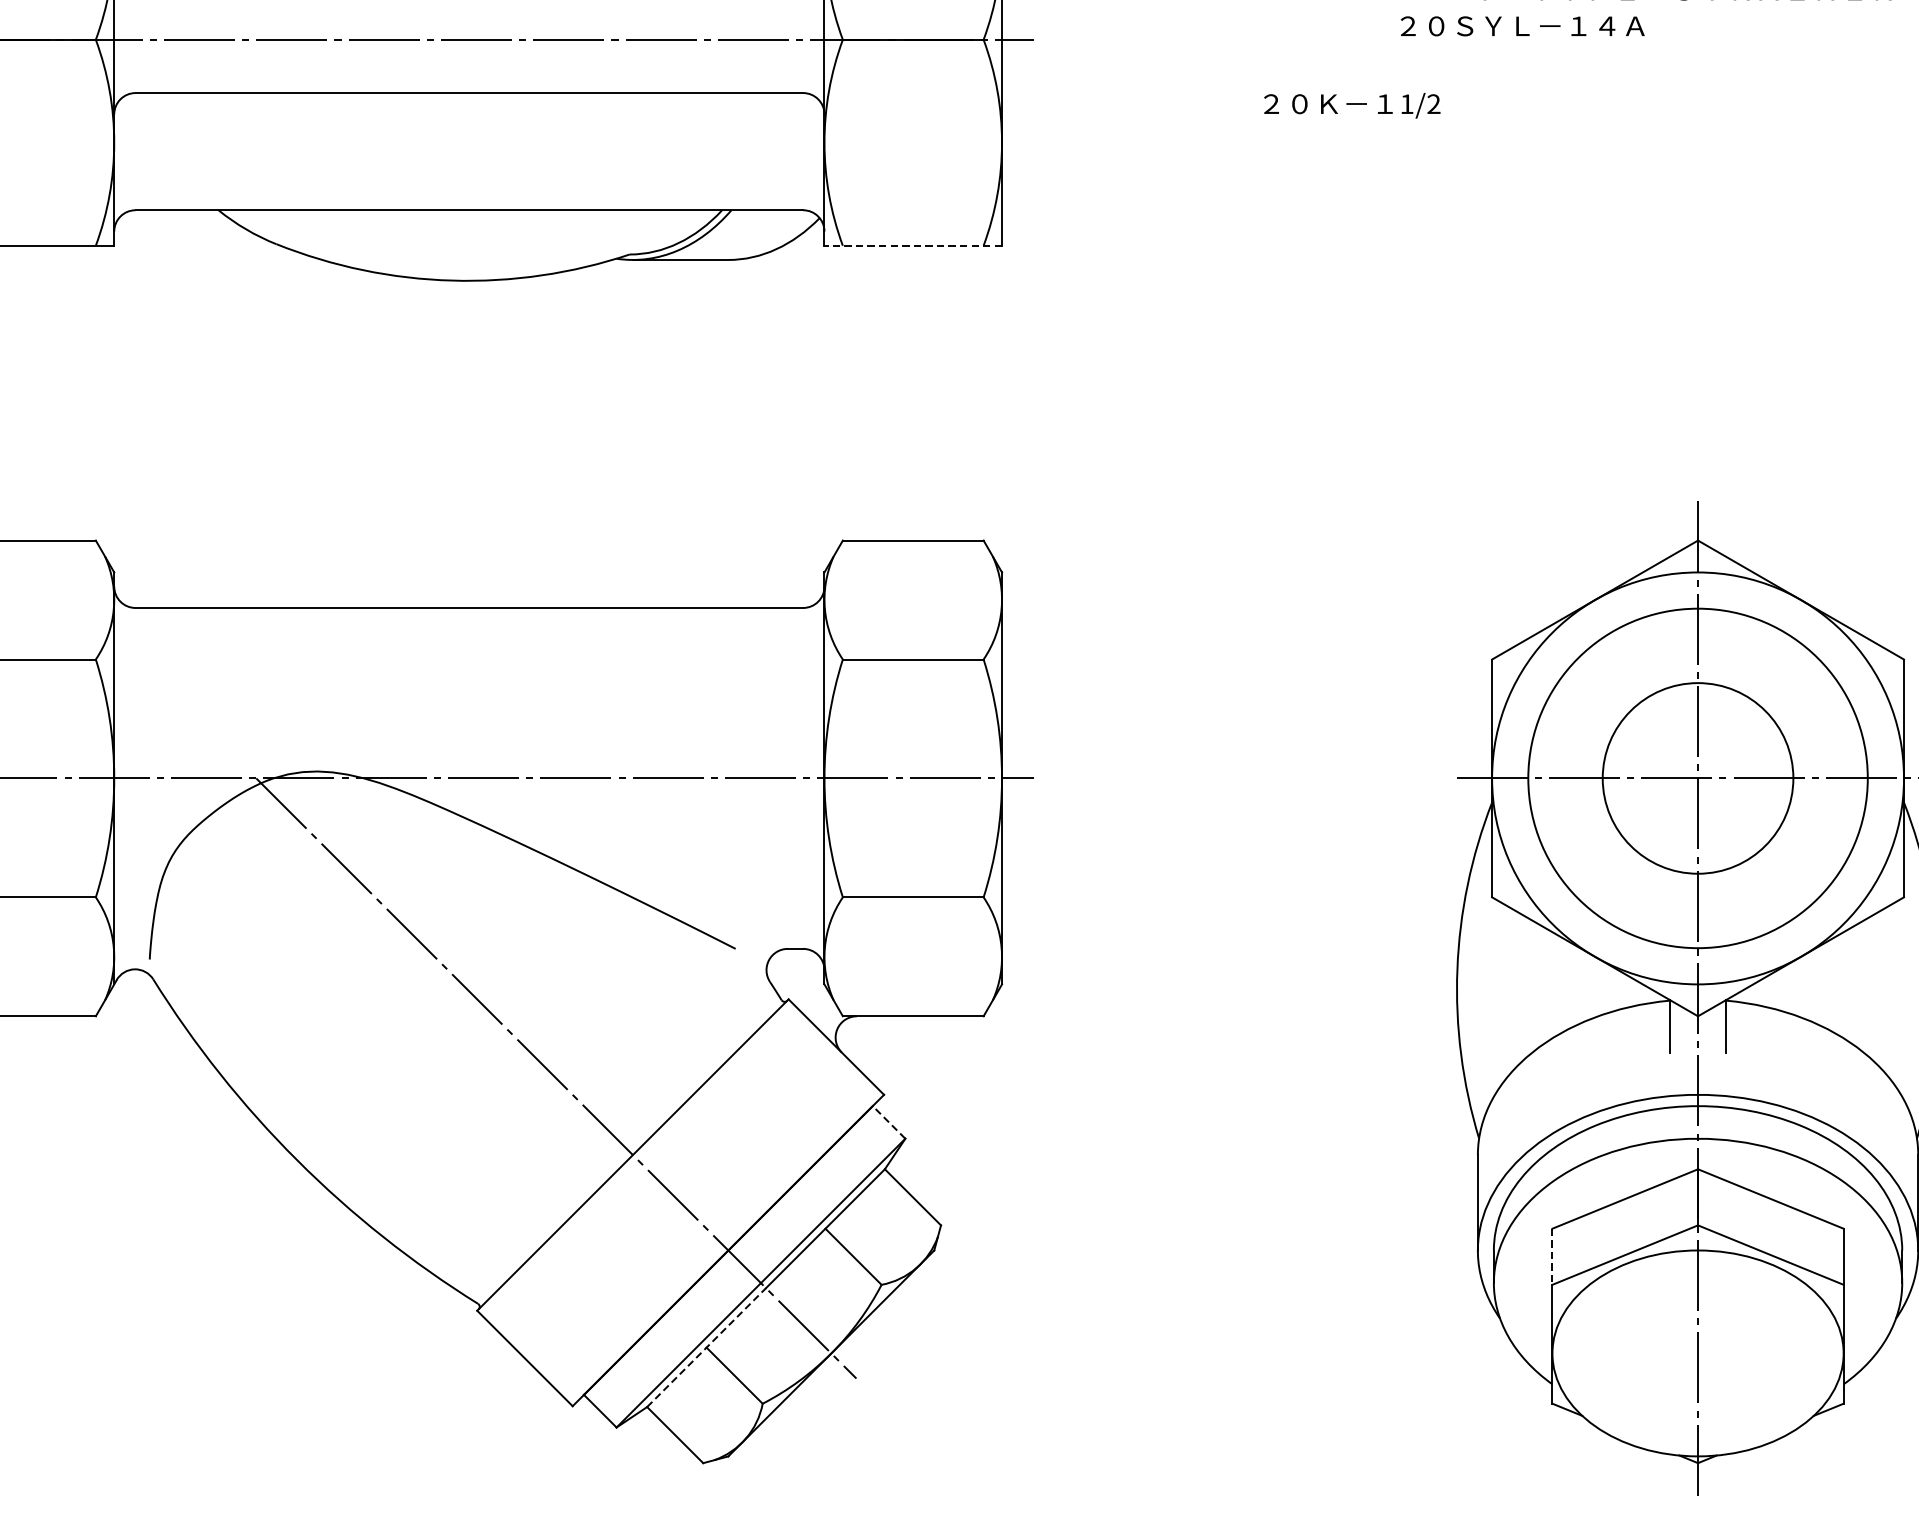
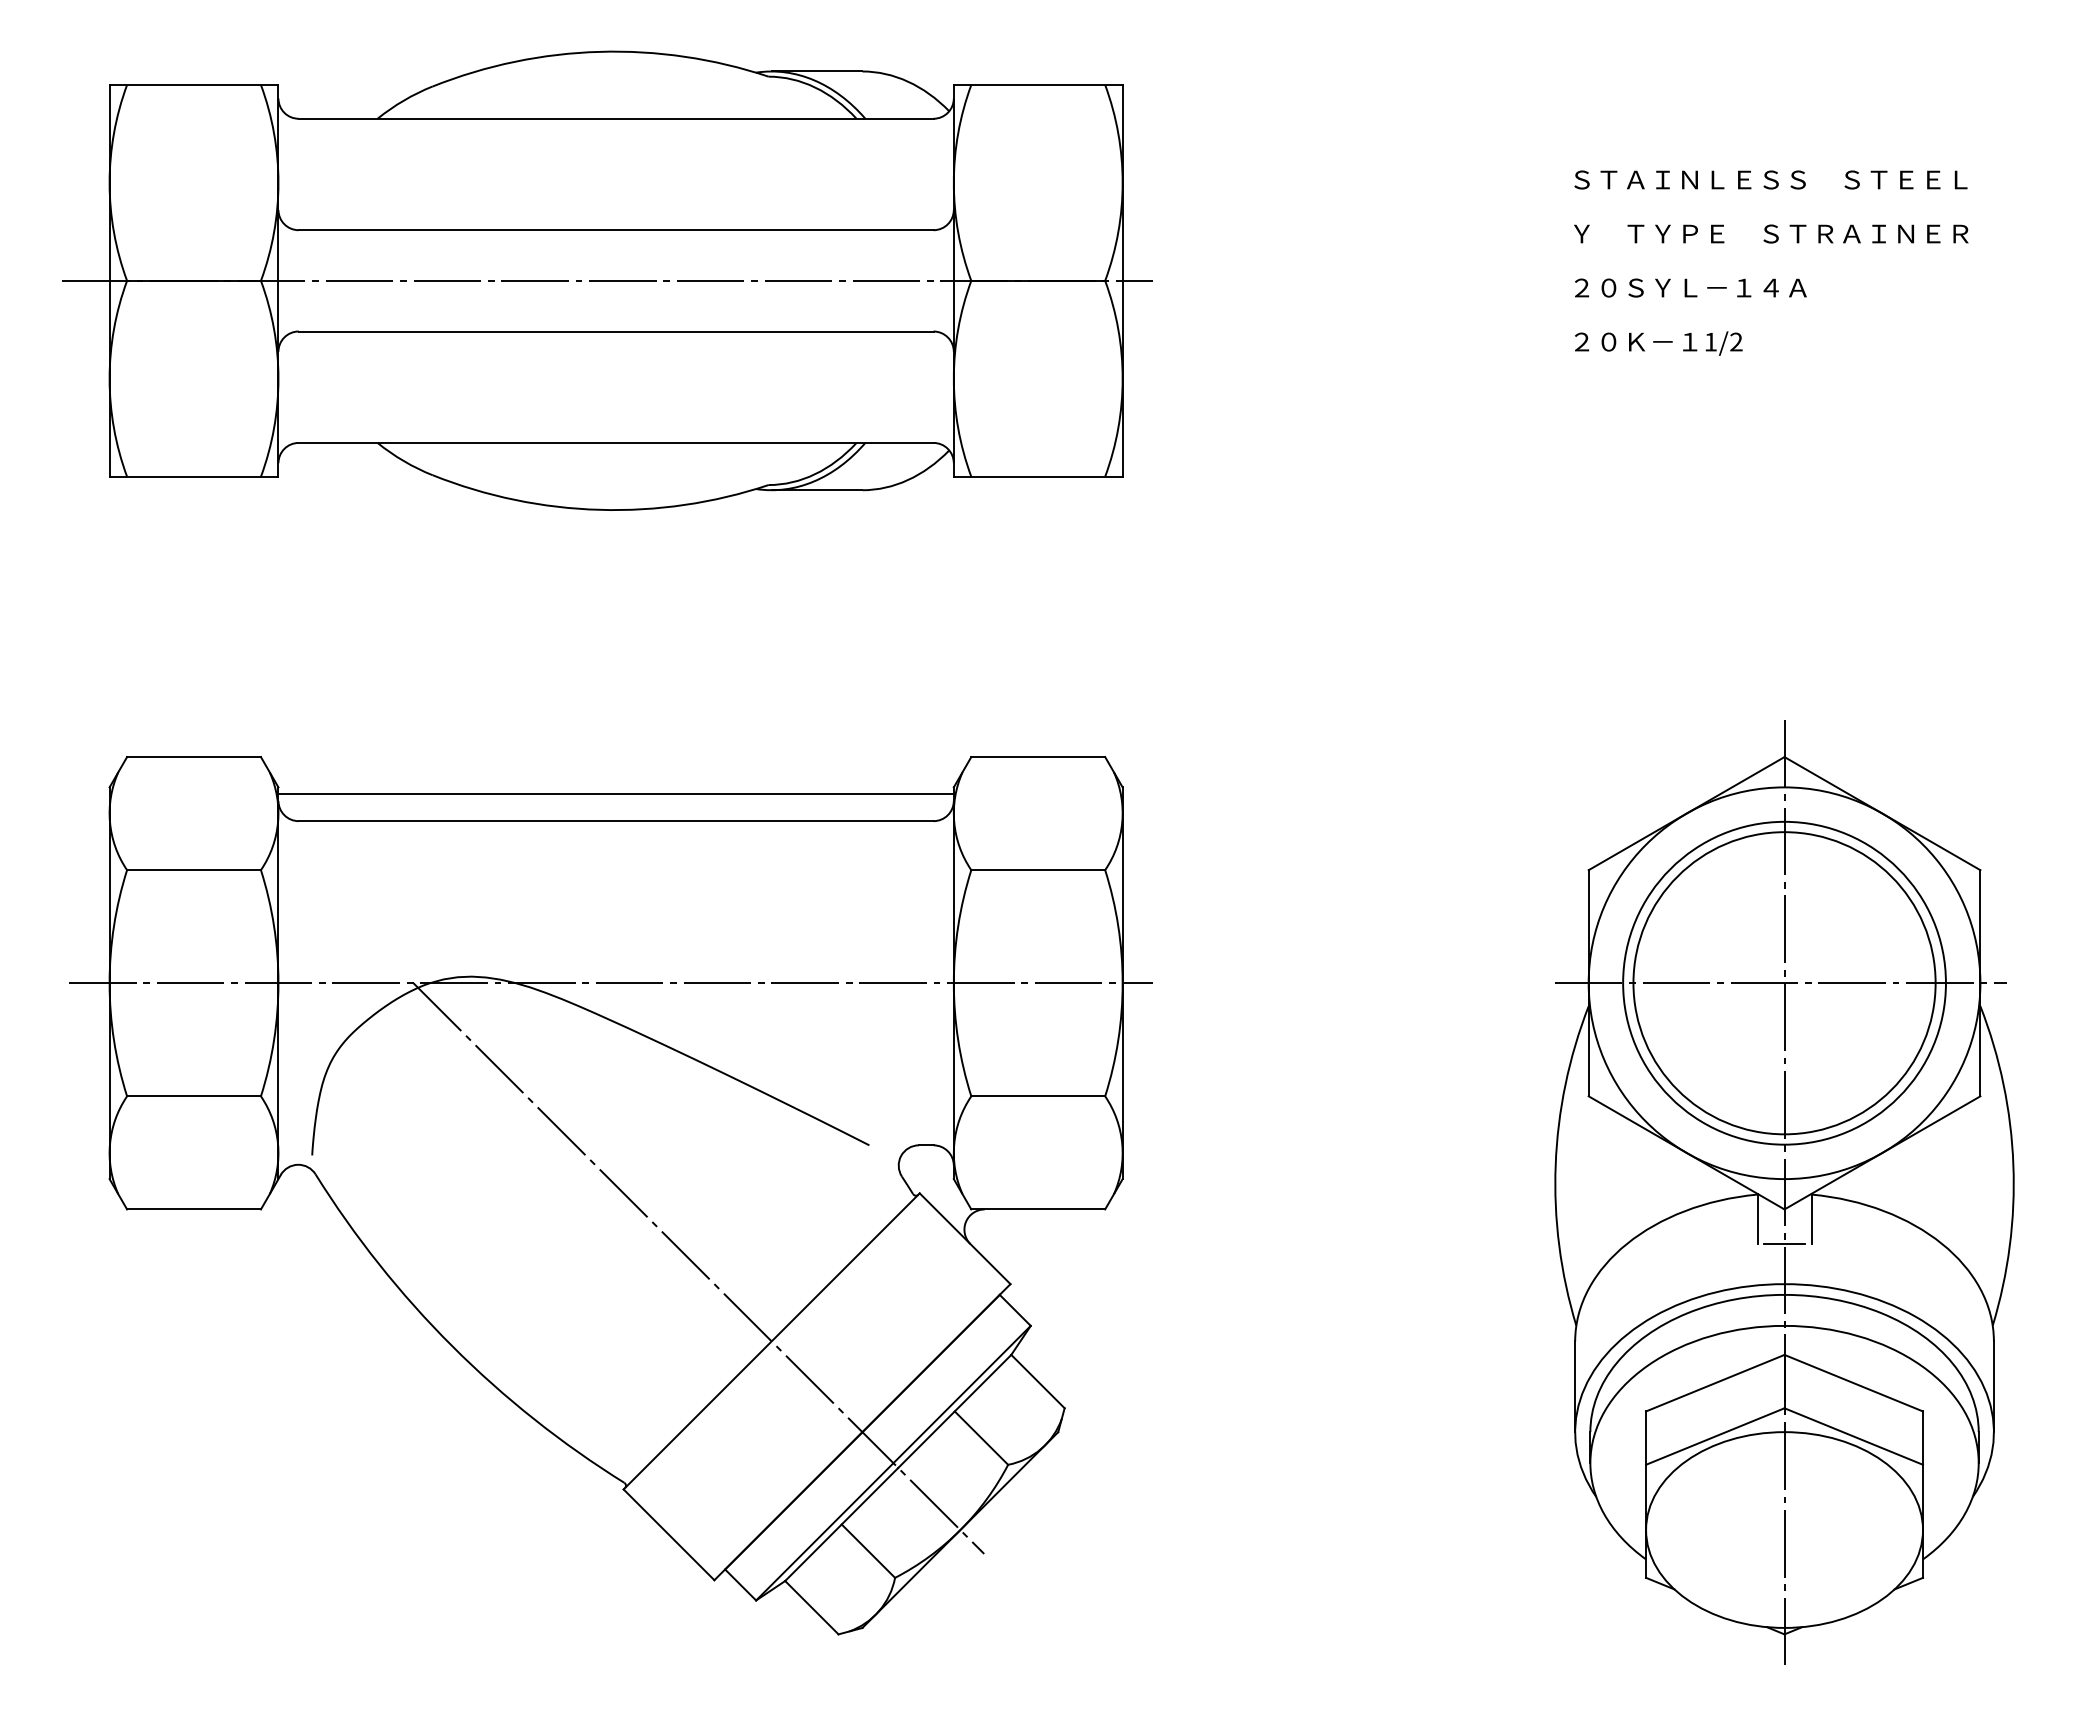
text: (1522, 25) -> (1690, 287), moved
text: (1352, 105) -> (1658, 343), moved
line: (912, 245) -> (1037, 476), dashed -> solid
line: (468, 579) -> (615, 794), added
circle: (1698, 778) -> (1784, 983), size x1.67
line: (1698, 1053) -> (1784, 1244), added
line: (889, 1122) -> (1015, 1310), dashed -> solid
line: (1552, 1257) -> (1646, 1438), dashed -> solid
line: (706, 1347) -> (841, 1524), dashed -> solid

